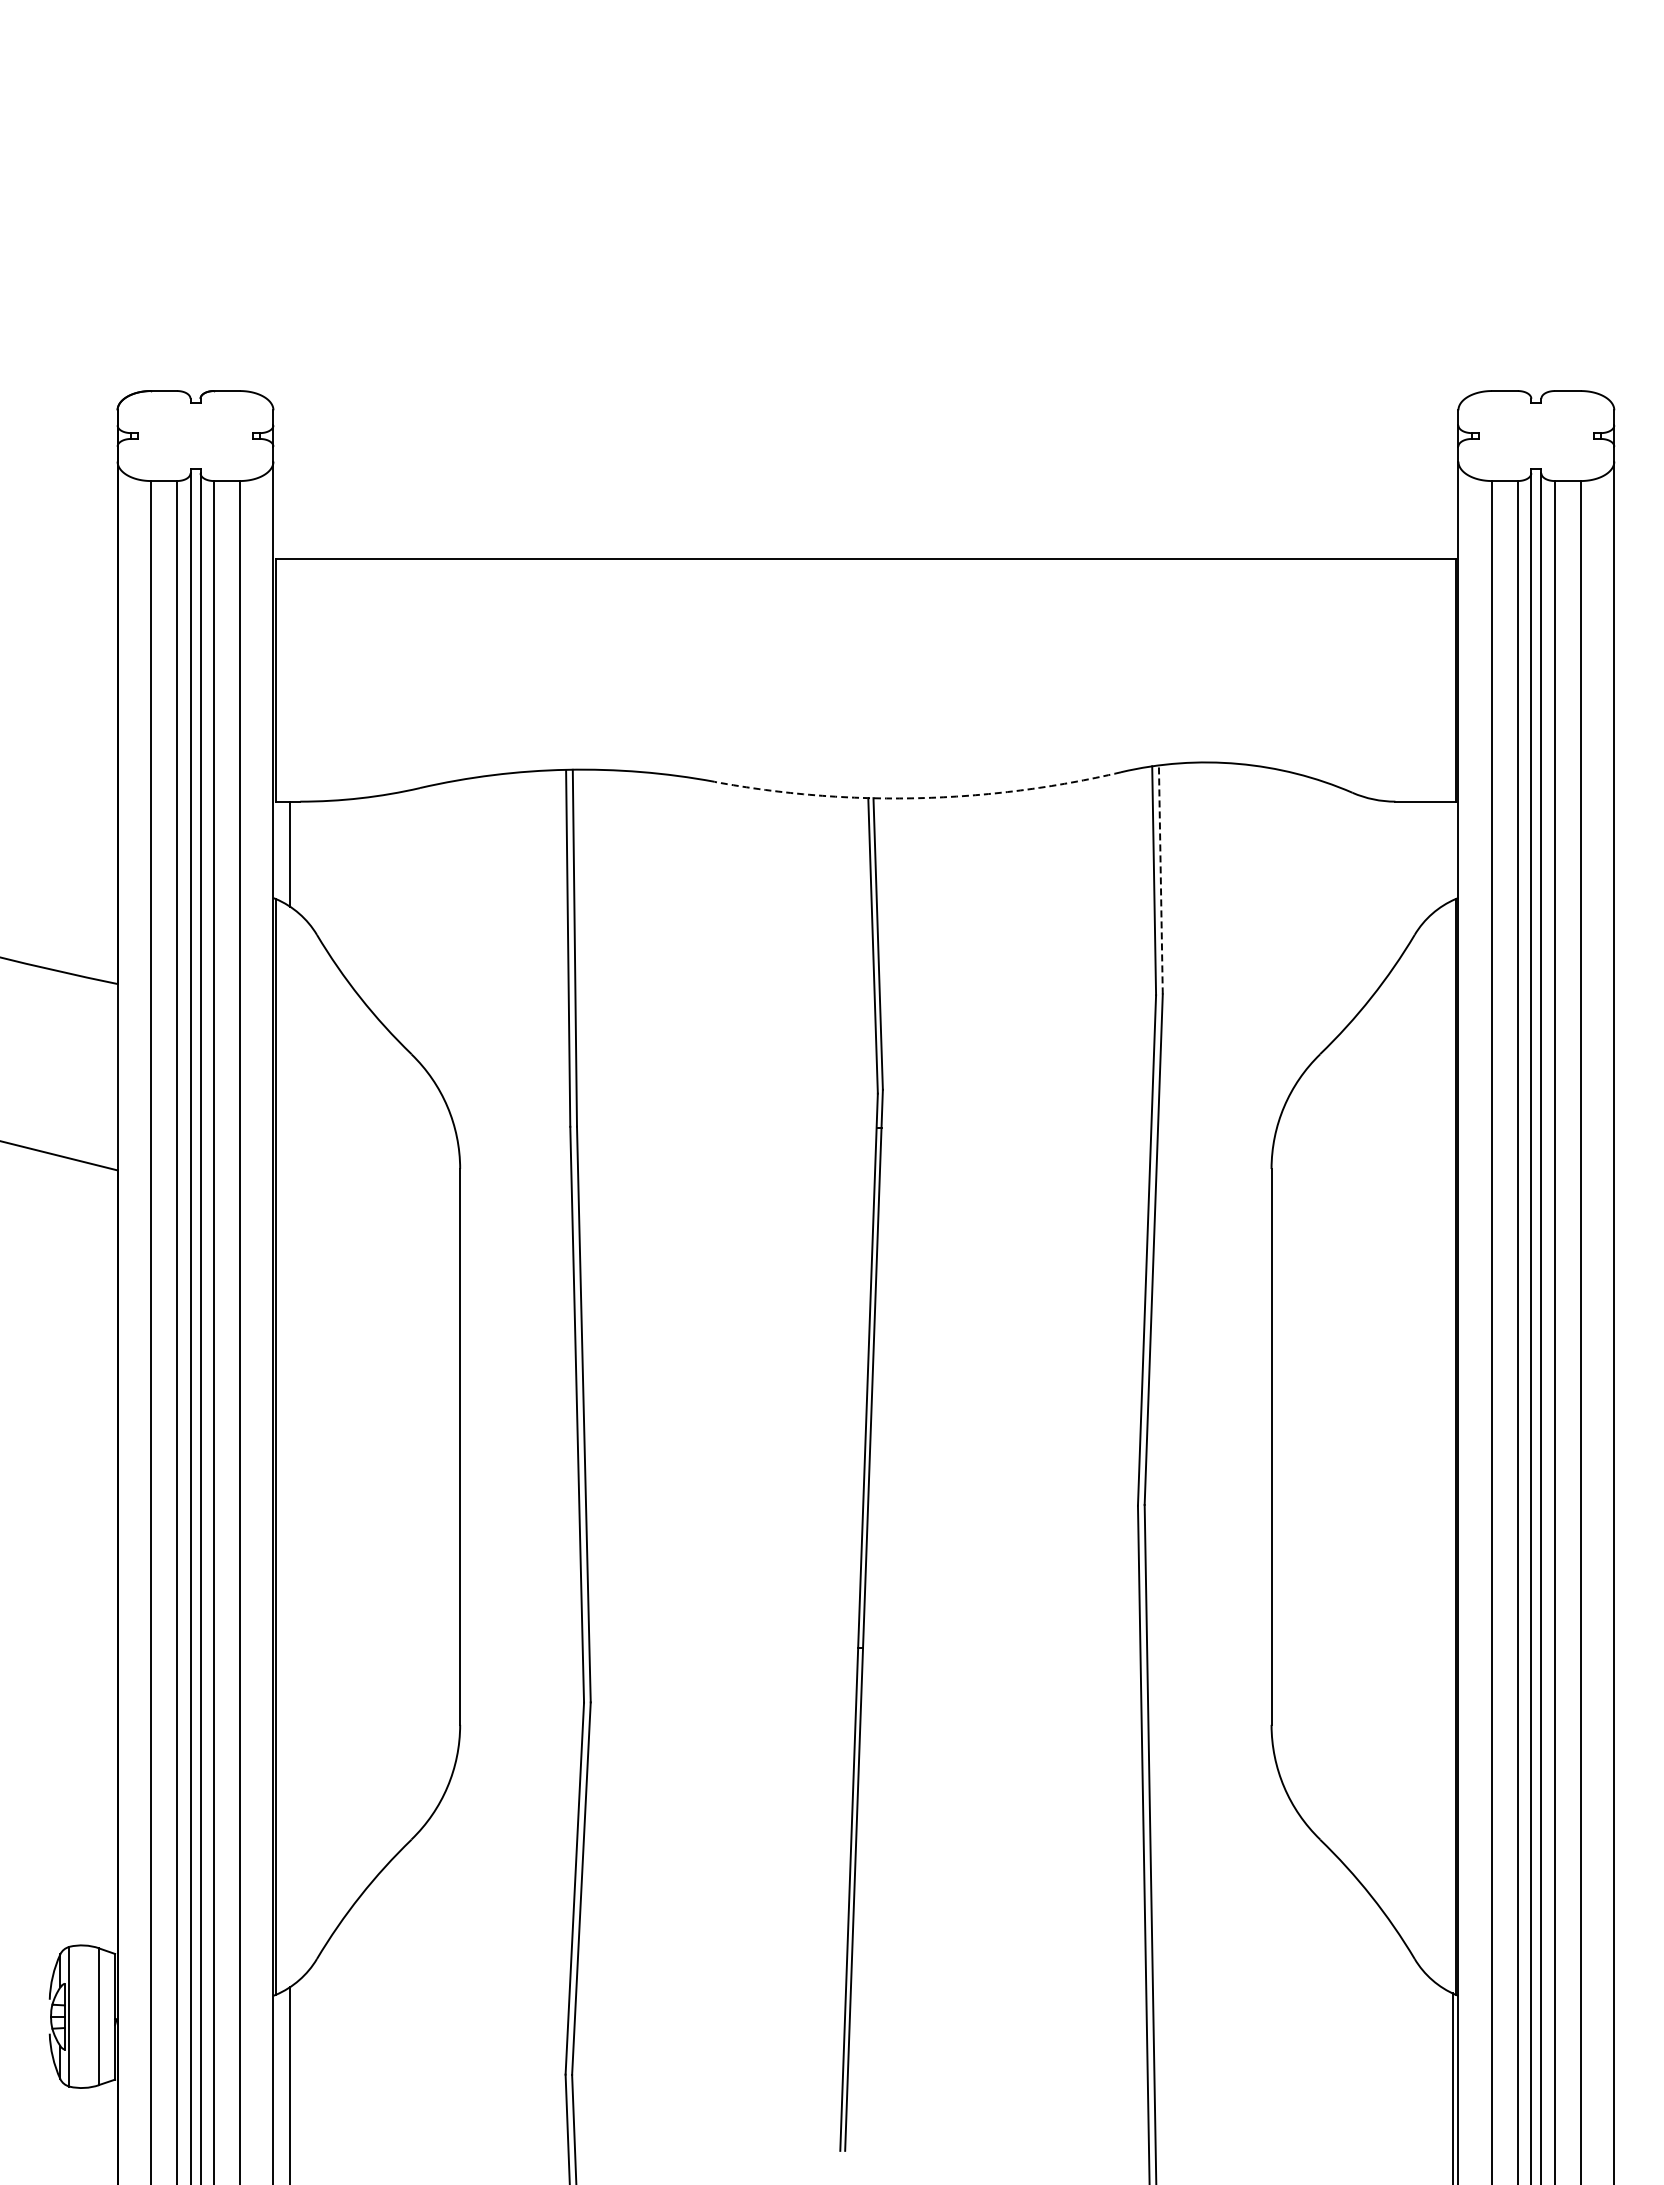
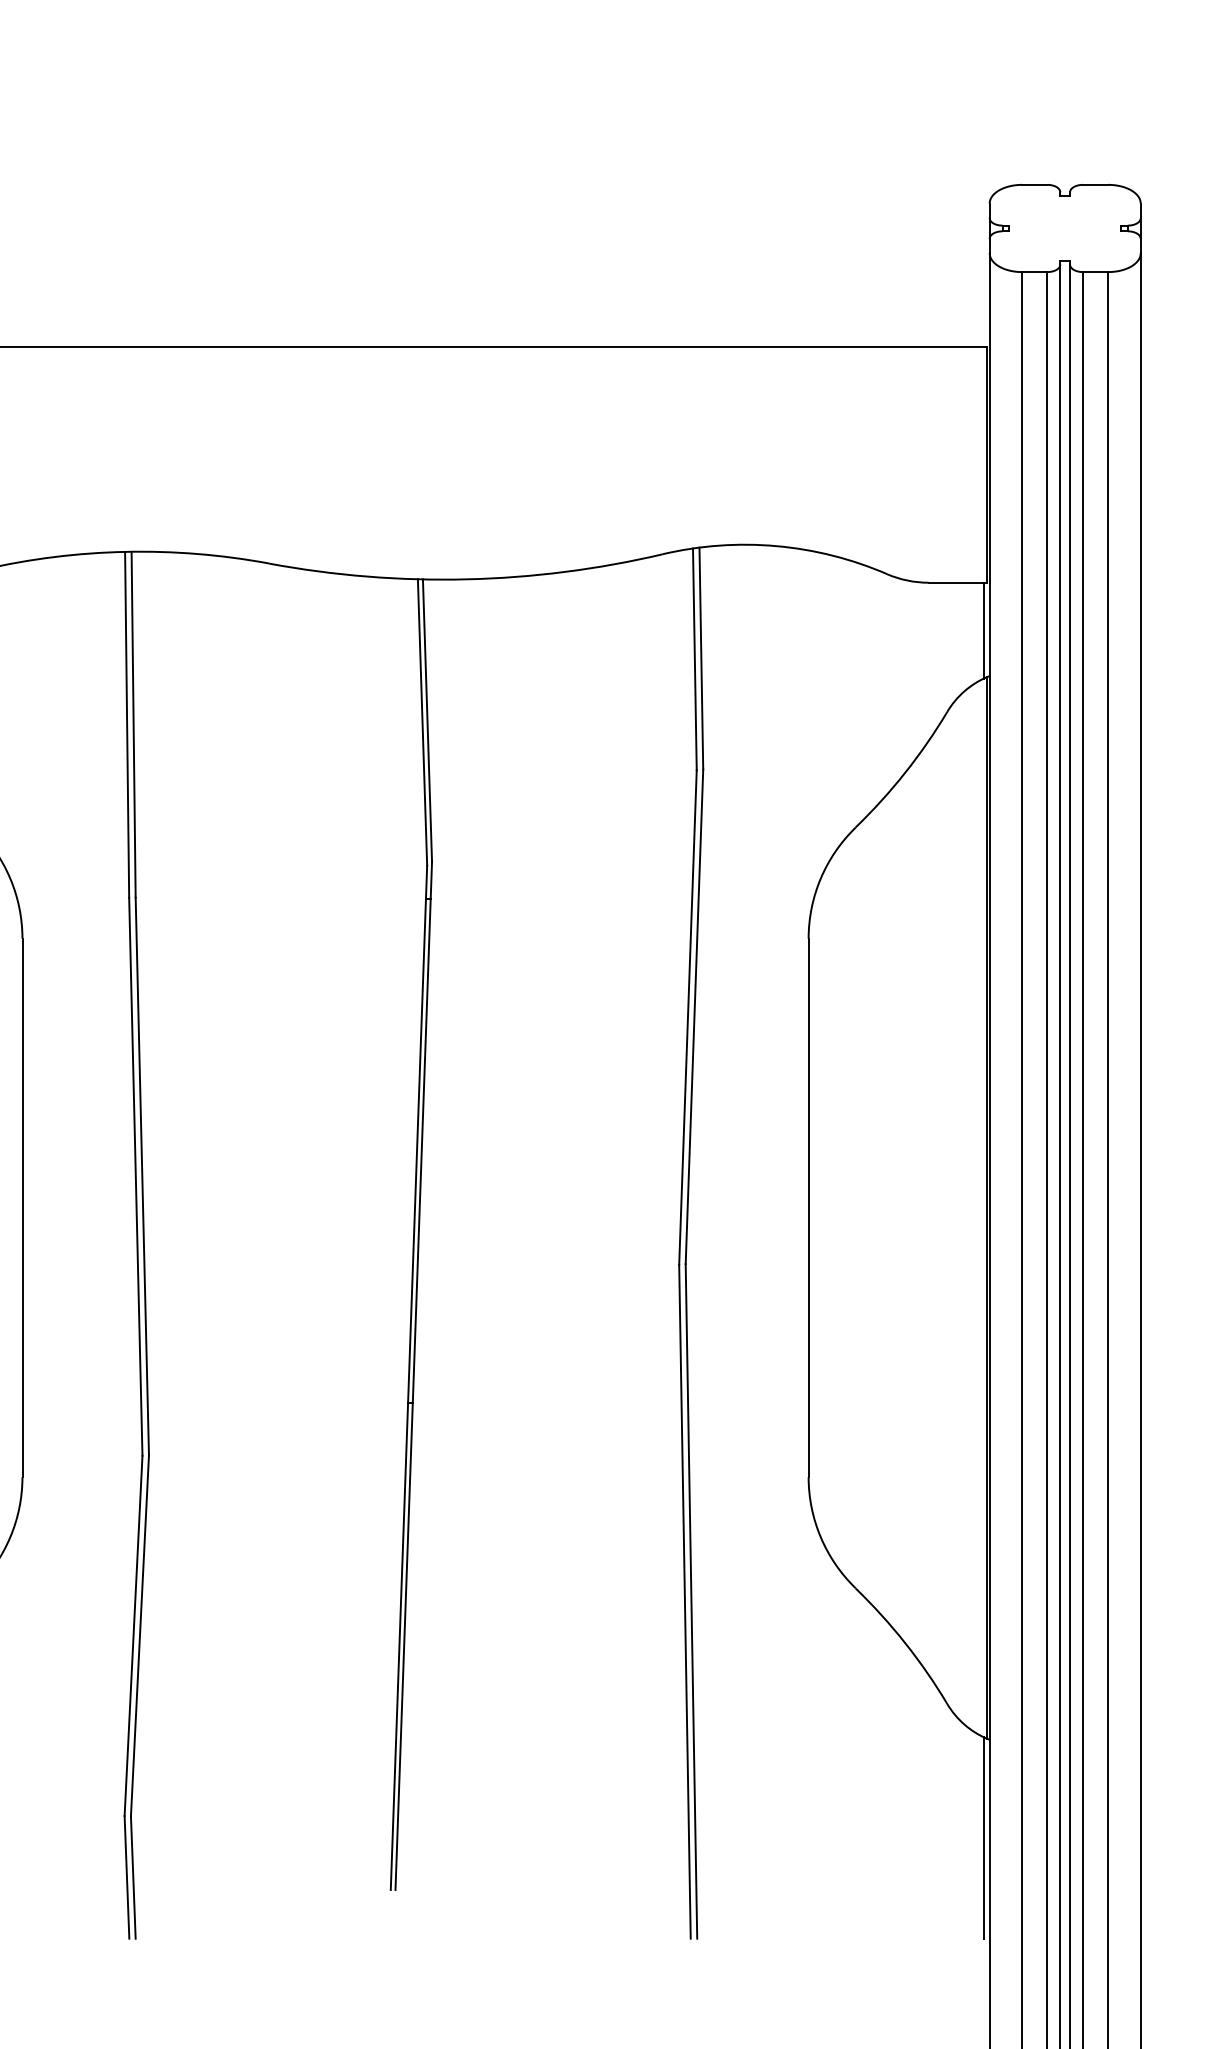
arc: (918, 798) -> (466, 579), dashed -> solid
line: (1452, 850) -> (983, 630), added
line: (1160, 879) -> (701, 658), dashed -> solid

